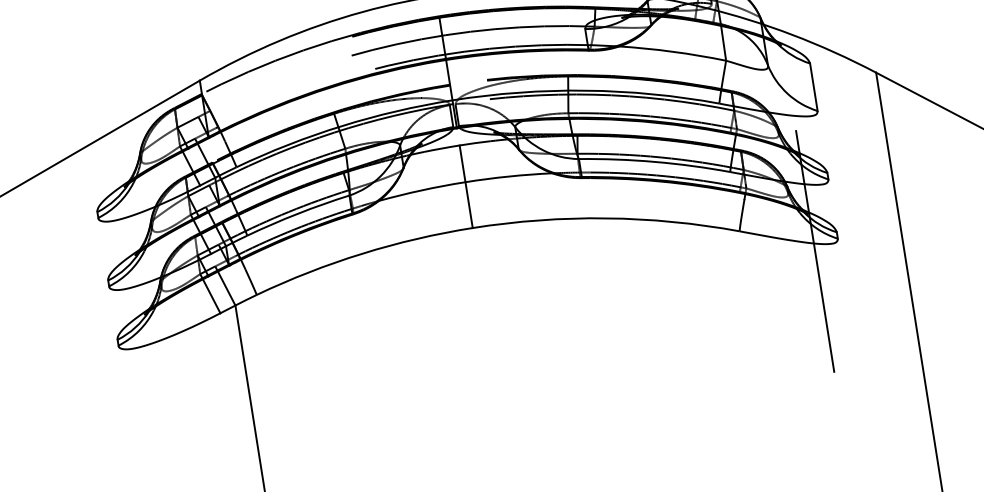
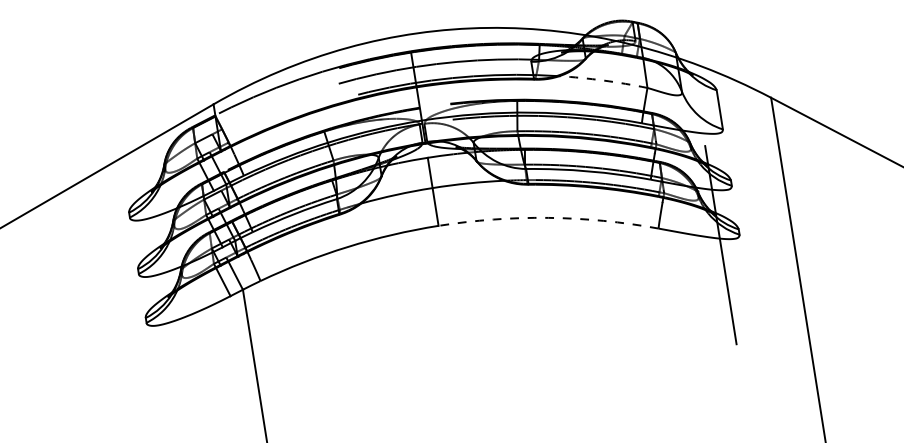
arc: (672, 51) -> (603, 80), solid -> dashed
arc: (606, 217) -> (548, 217), solid -> dashed

